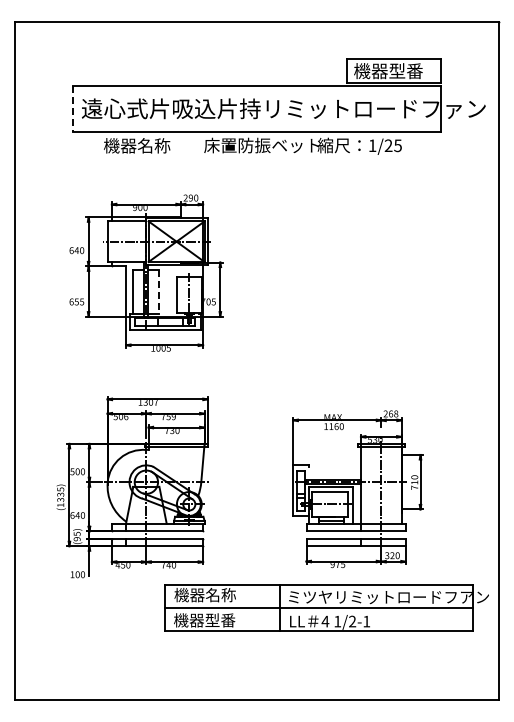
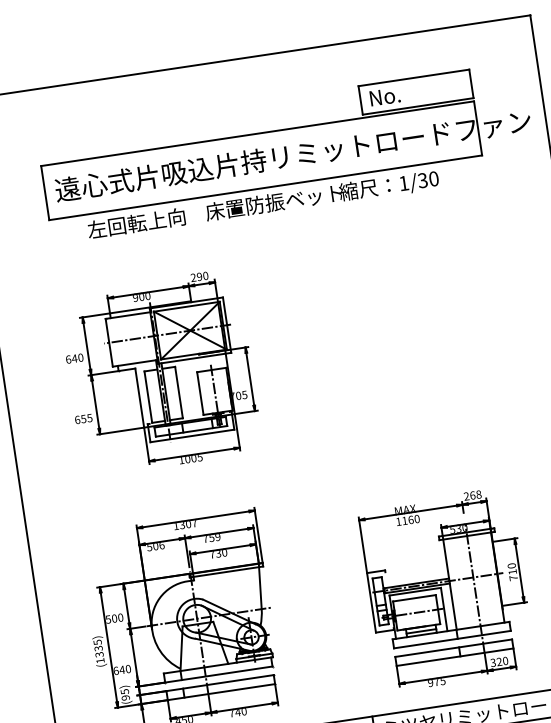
text: (388, 71) -> (409, 93), 機器型番 -> No.
line: (72, 109) -> (44, 193), dashed -> solid
text: (145, 145) -> (136, 223), 機器名称 -> 左回転上向
text: (392, 145) -> (427, 179), 1/25 -> 1/30
line: (159, 291) -> (179, 392), dashed -> solid

